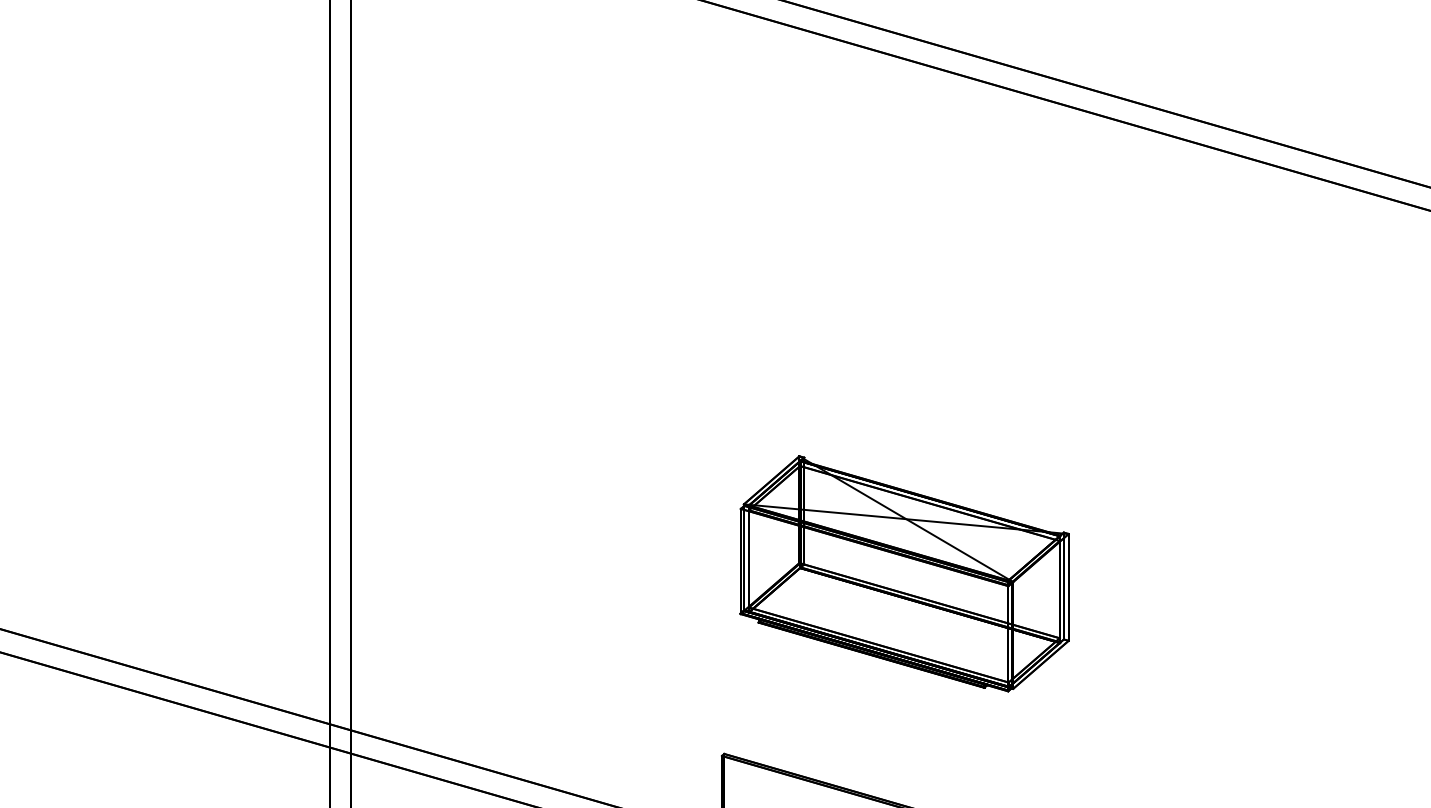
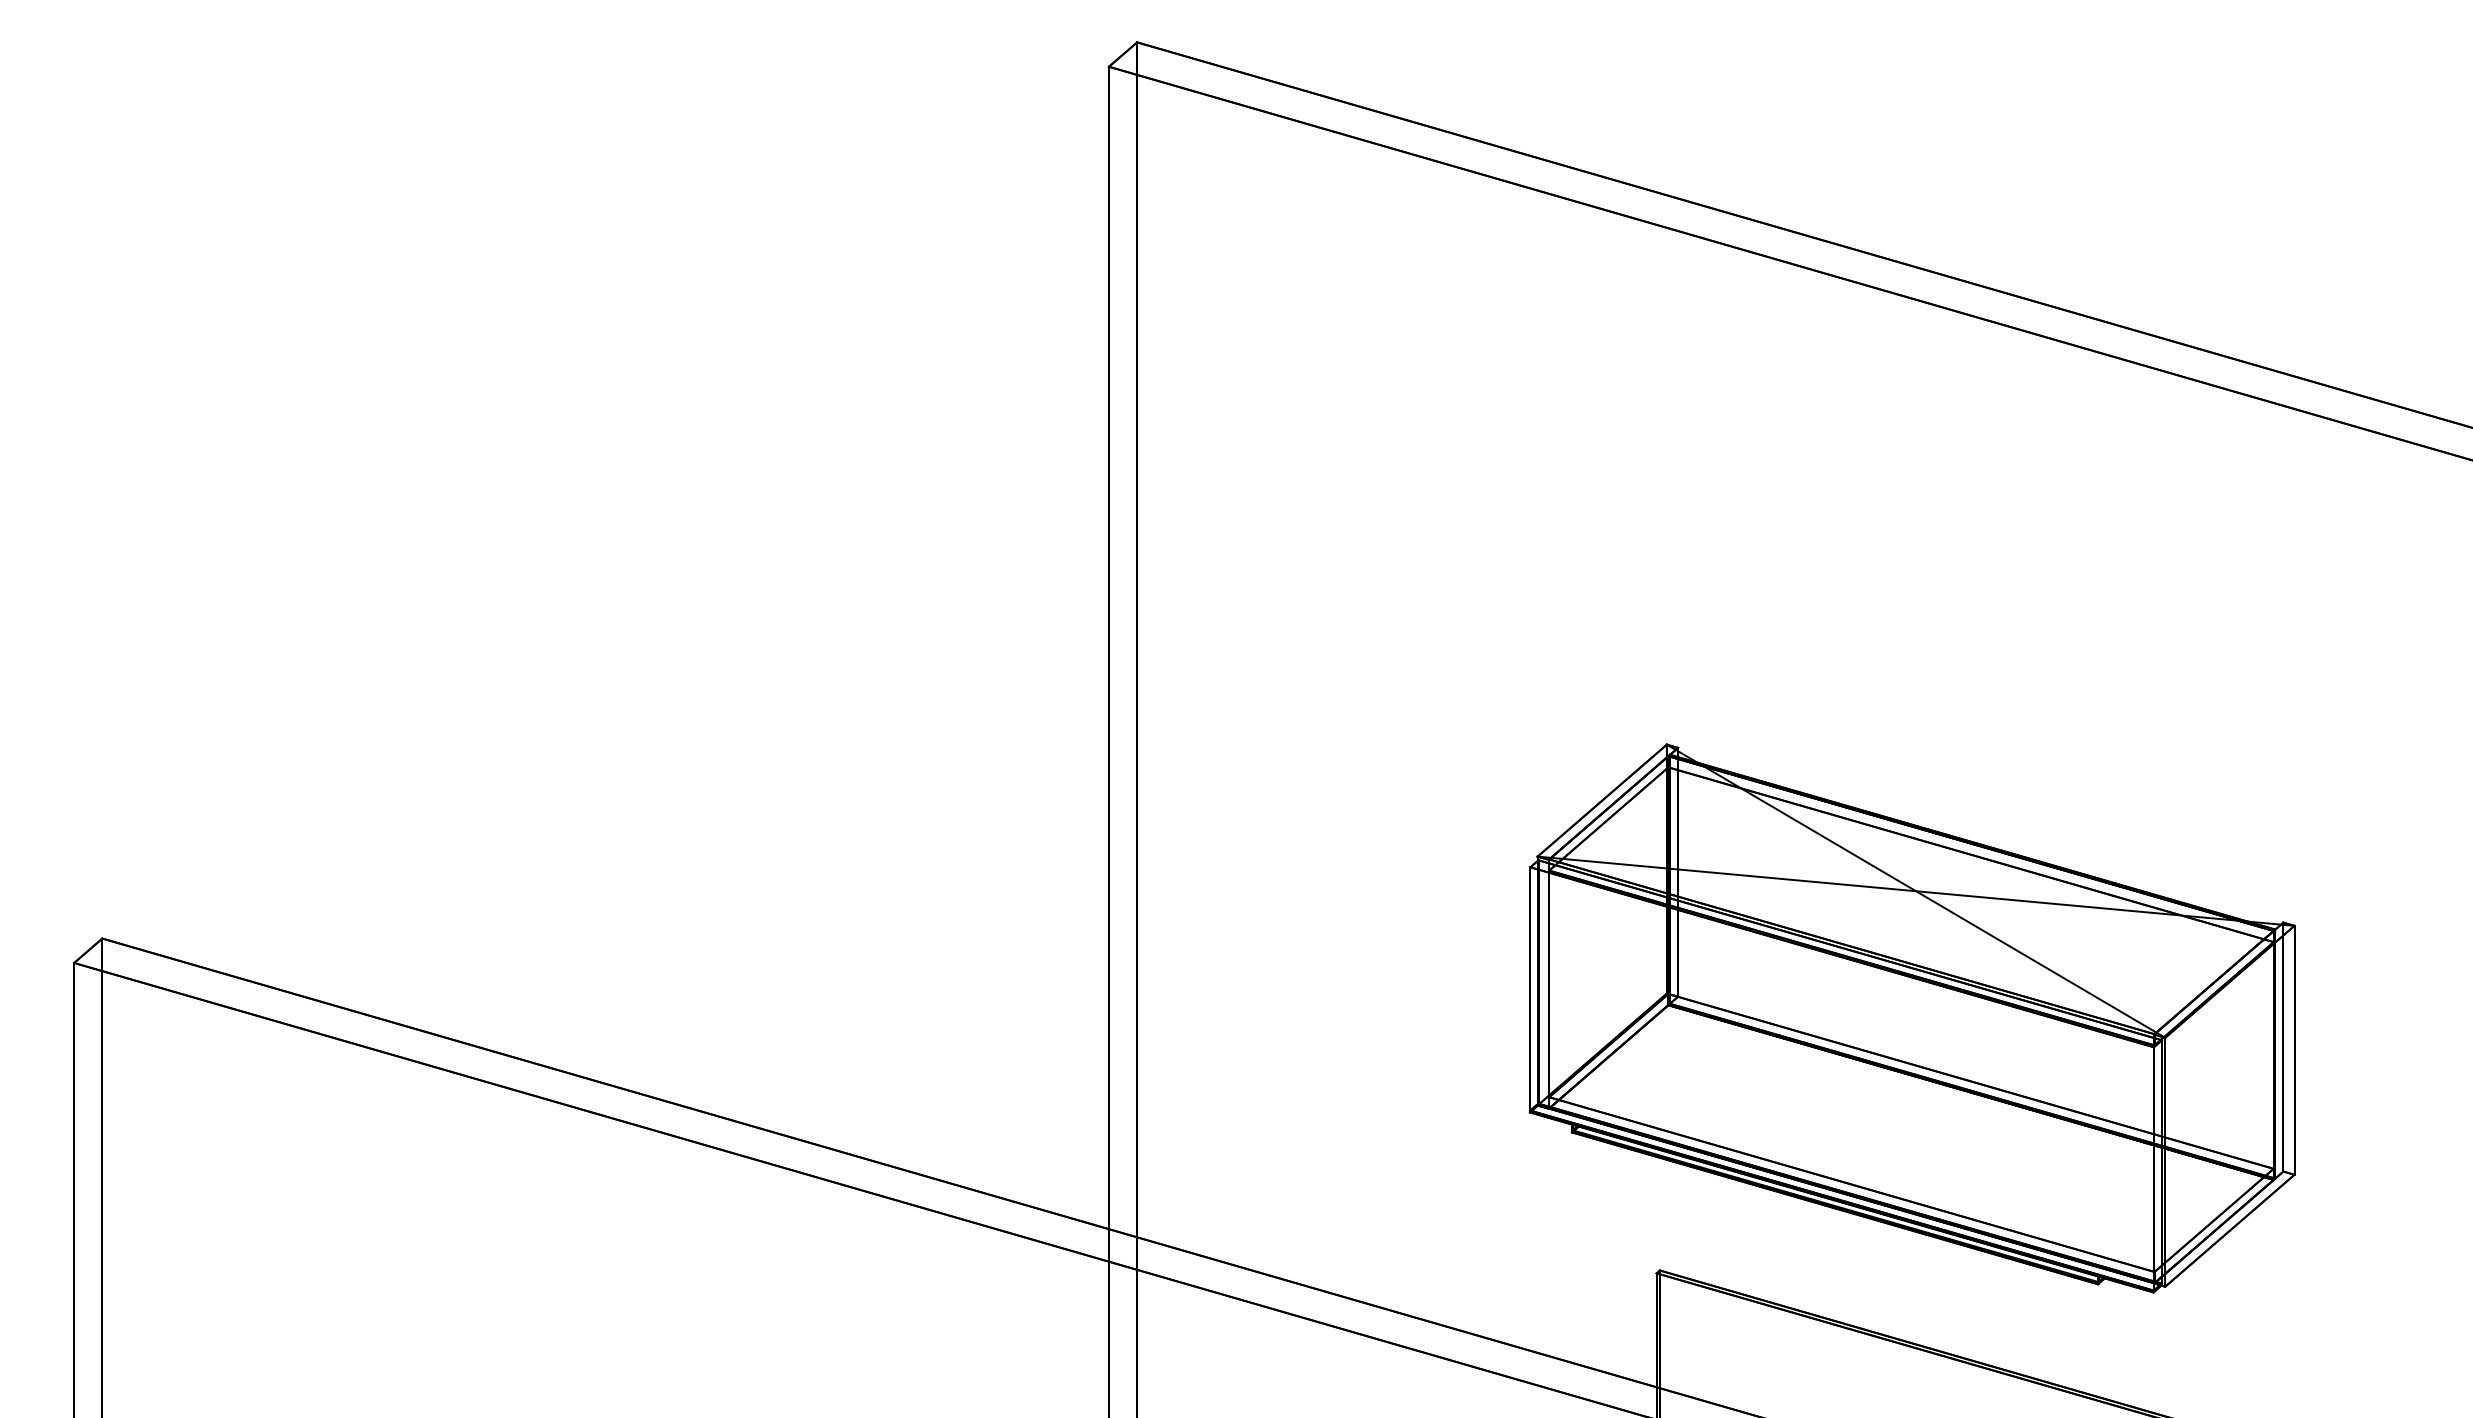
part: (904, 573) -> (1911, 1018), size x1.67

